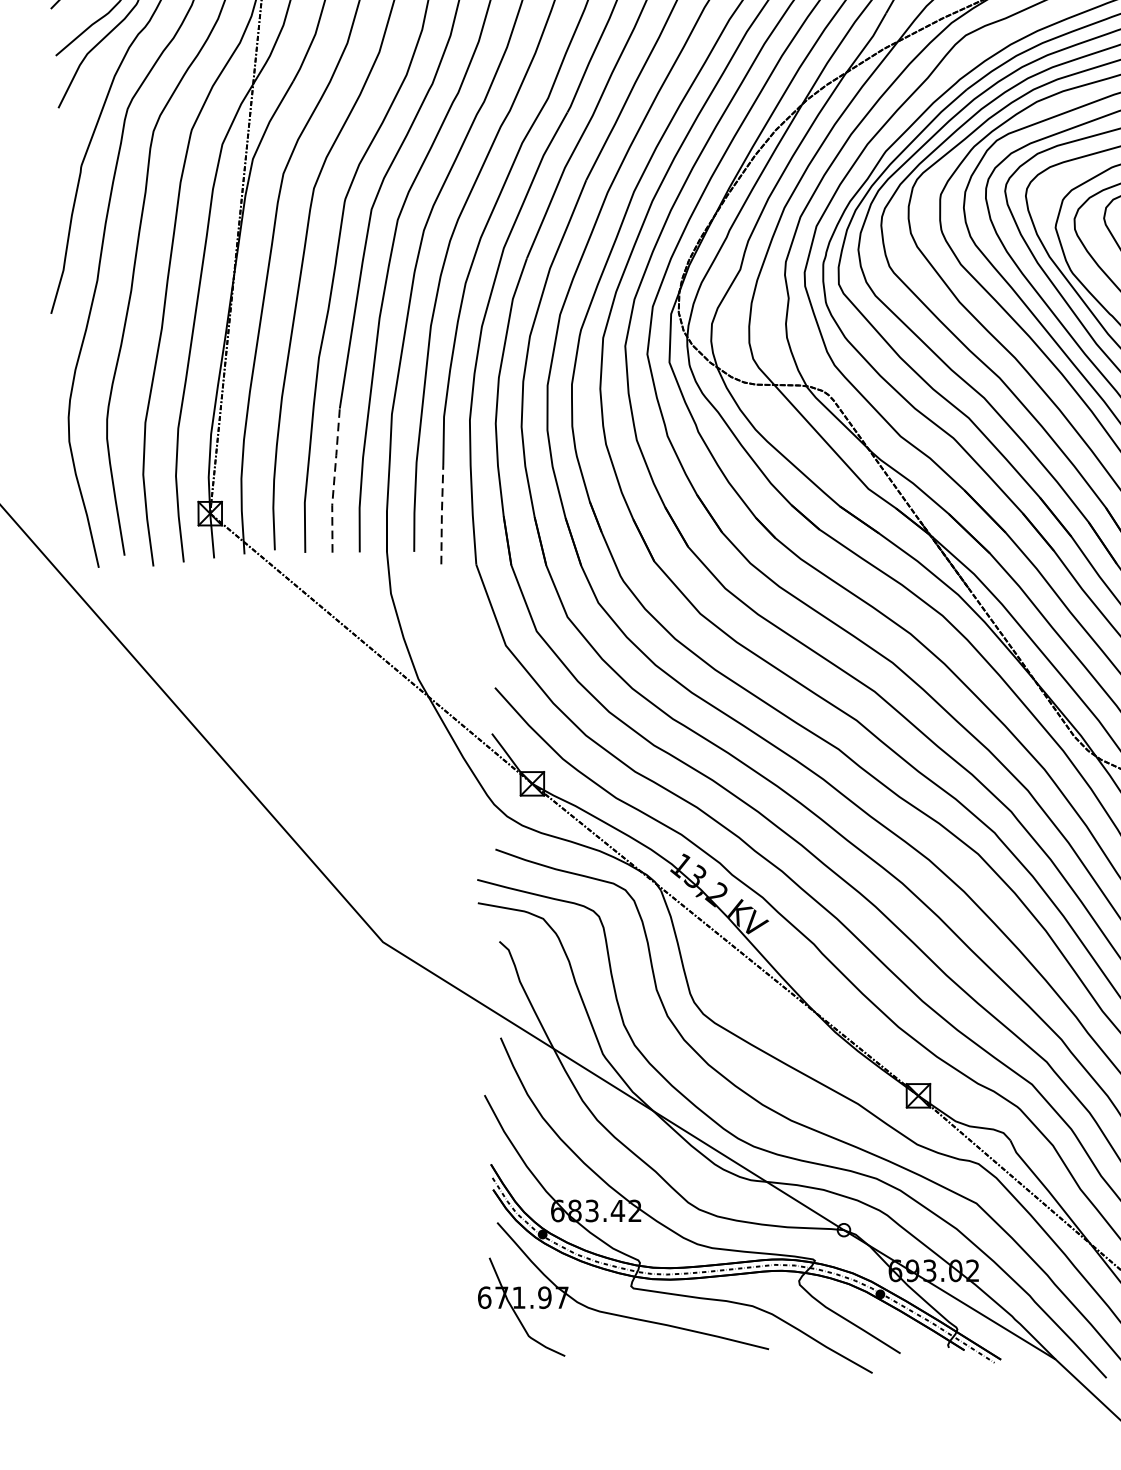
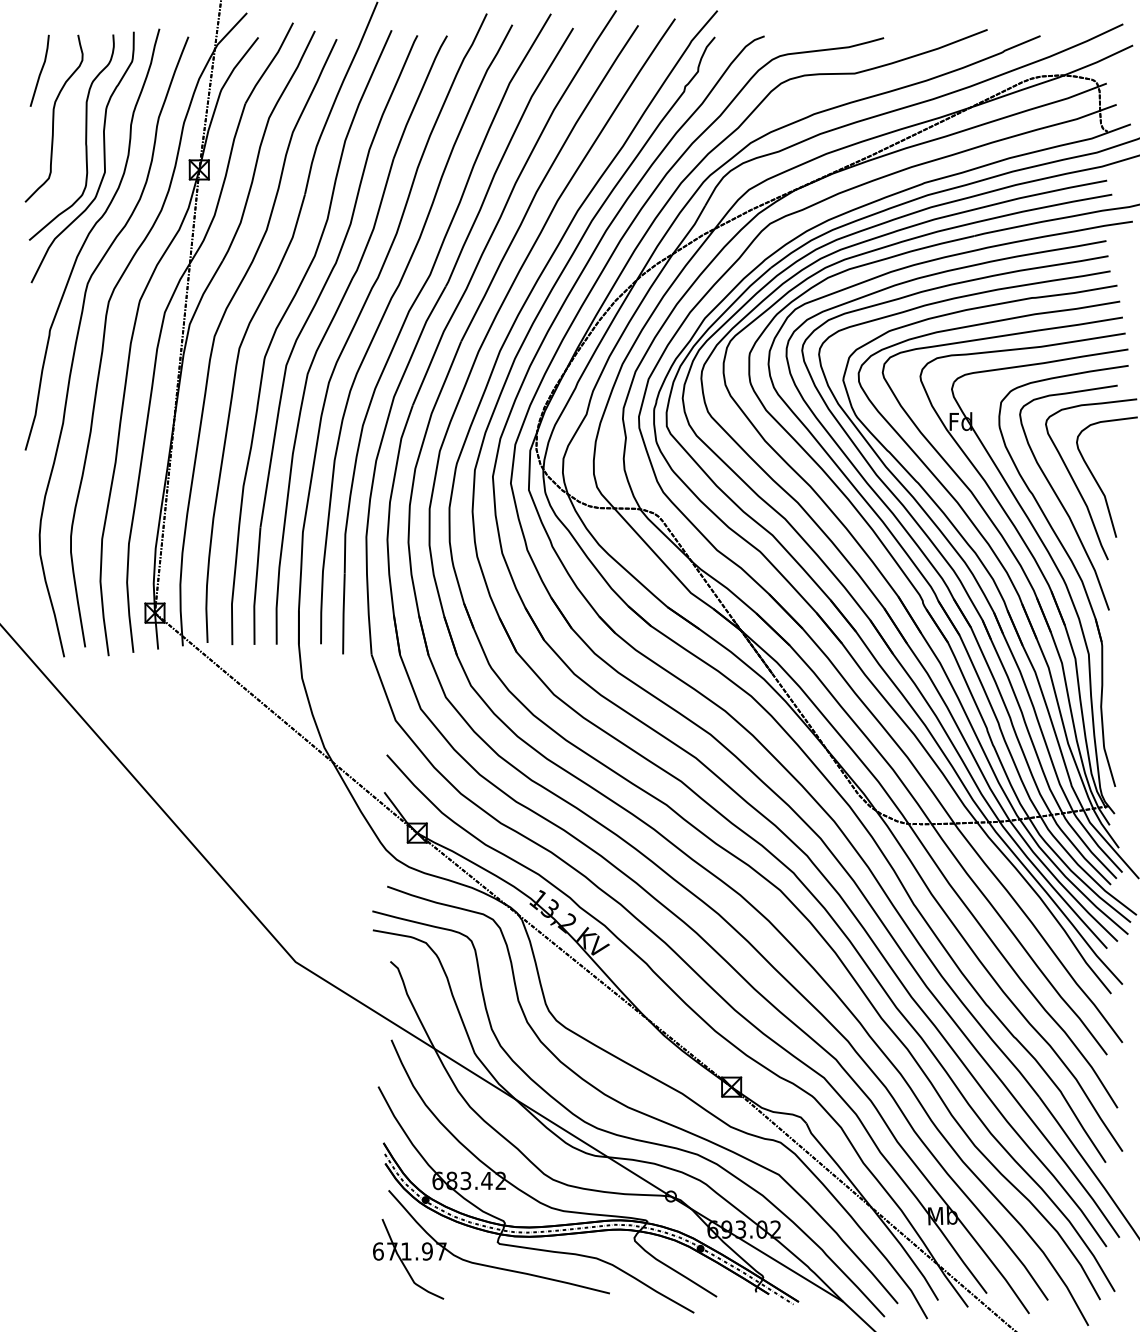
line: (334, 479) -> (256, 585), dashed -> solid
line: (441, 514) -> (343, 613), dashed -> solid

